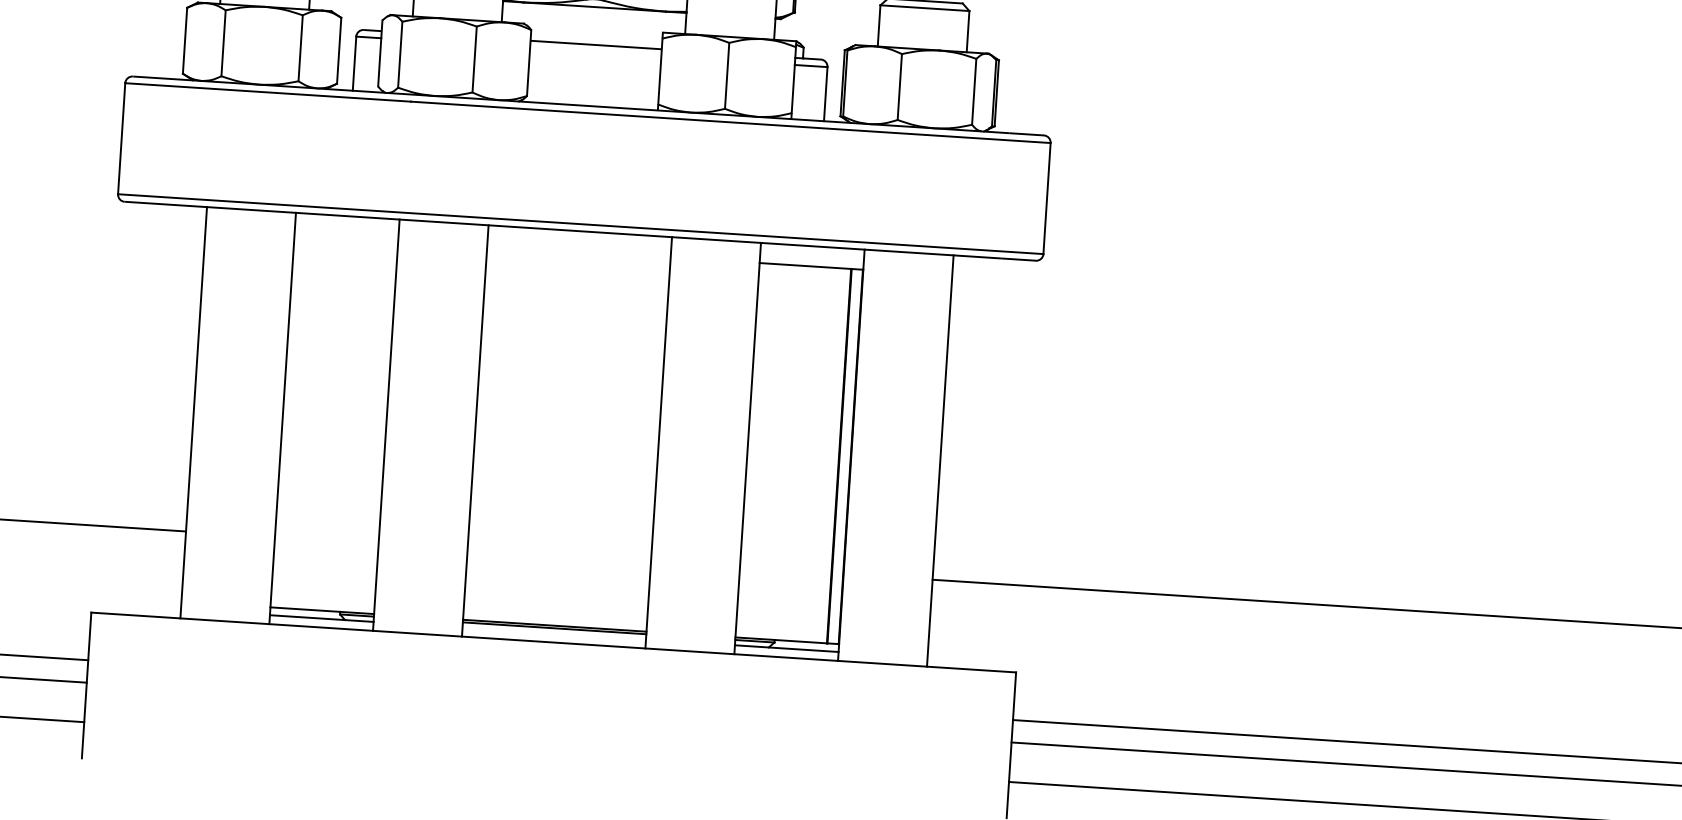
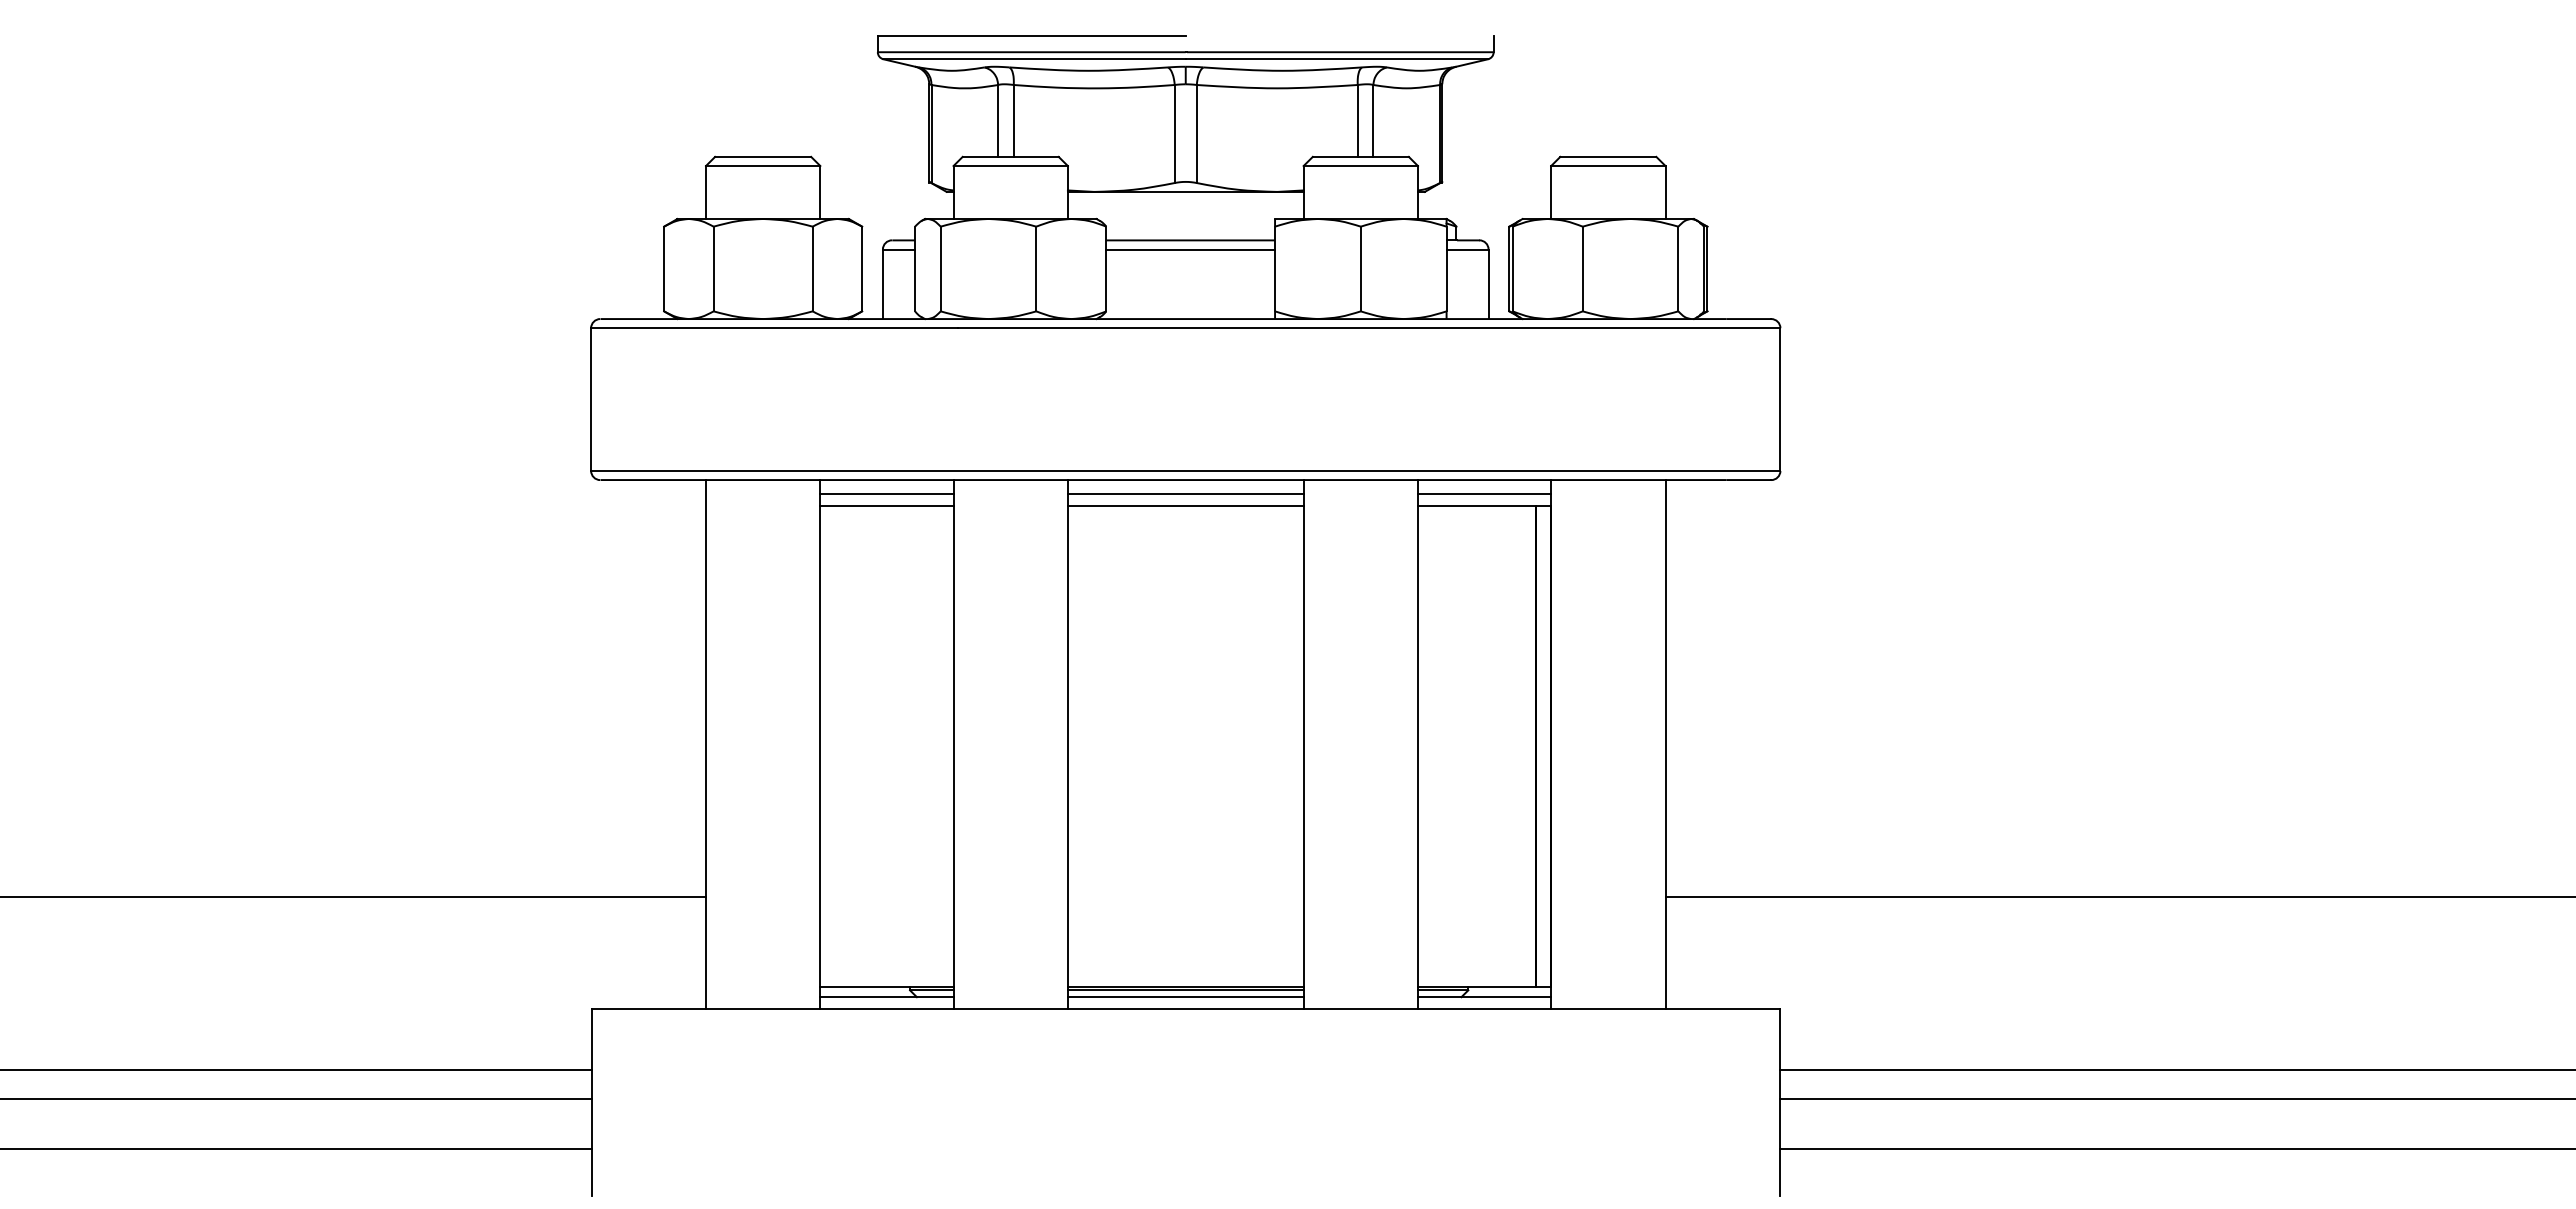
line: (595, 52) -> (1190, 249), added
line: (346, 227) -> (886, 494), added
line: (346, 236) -> (886, 505), added
line: (579, 242) -> (1185, 494), added
line: (578, 251) -> (1185, 505), added
line: (812, 257) -> (1484, 494), added
line: (554, 633) -> (1185, 997), added

